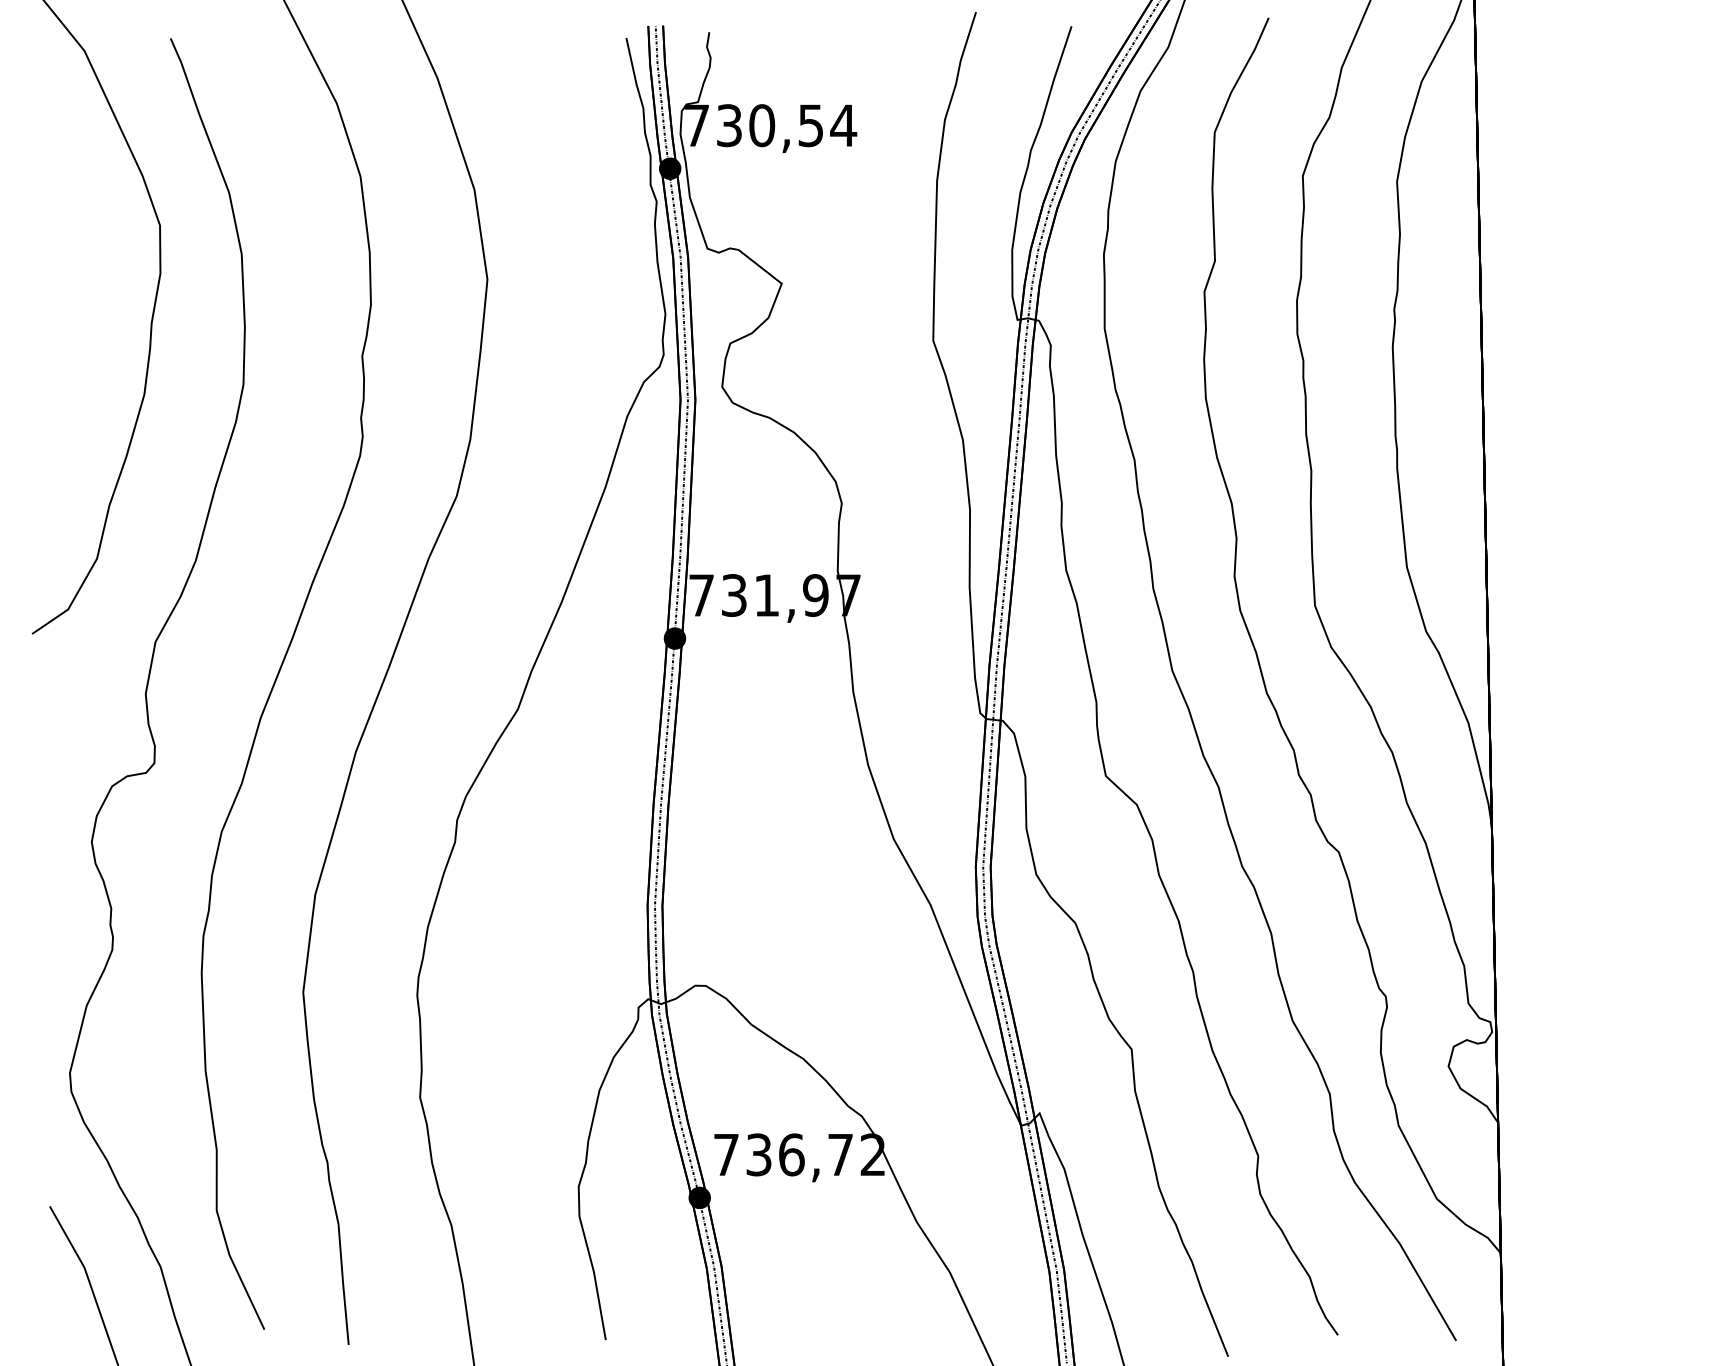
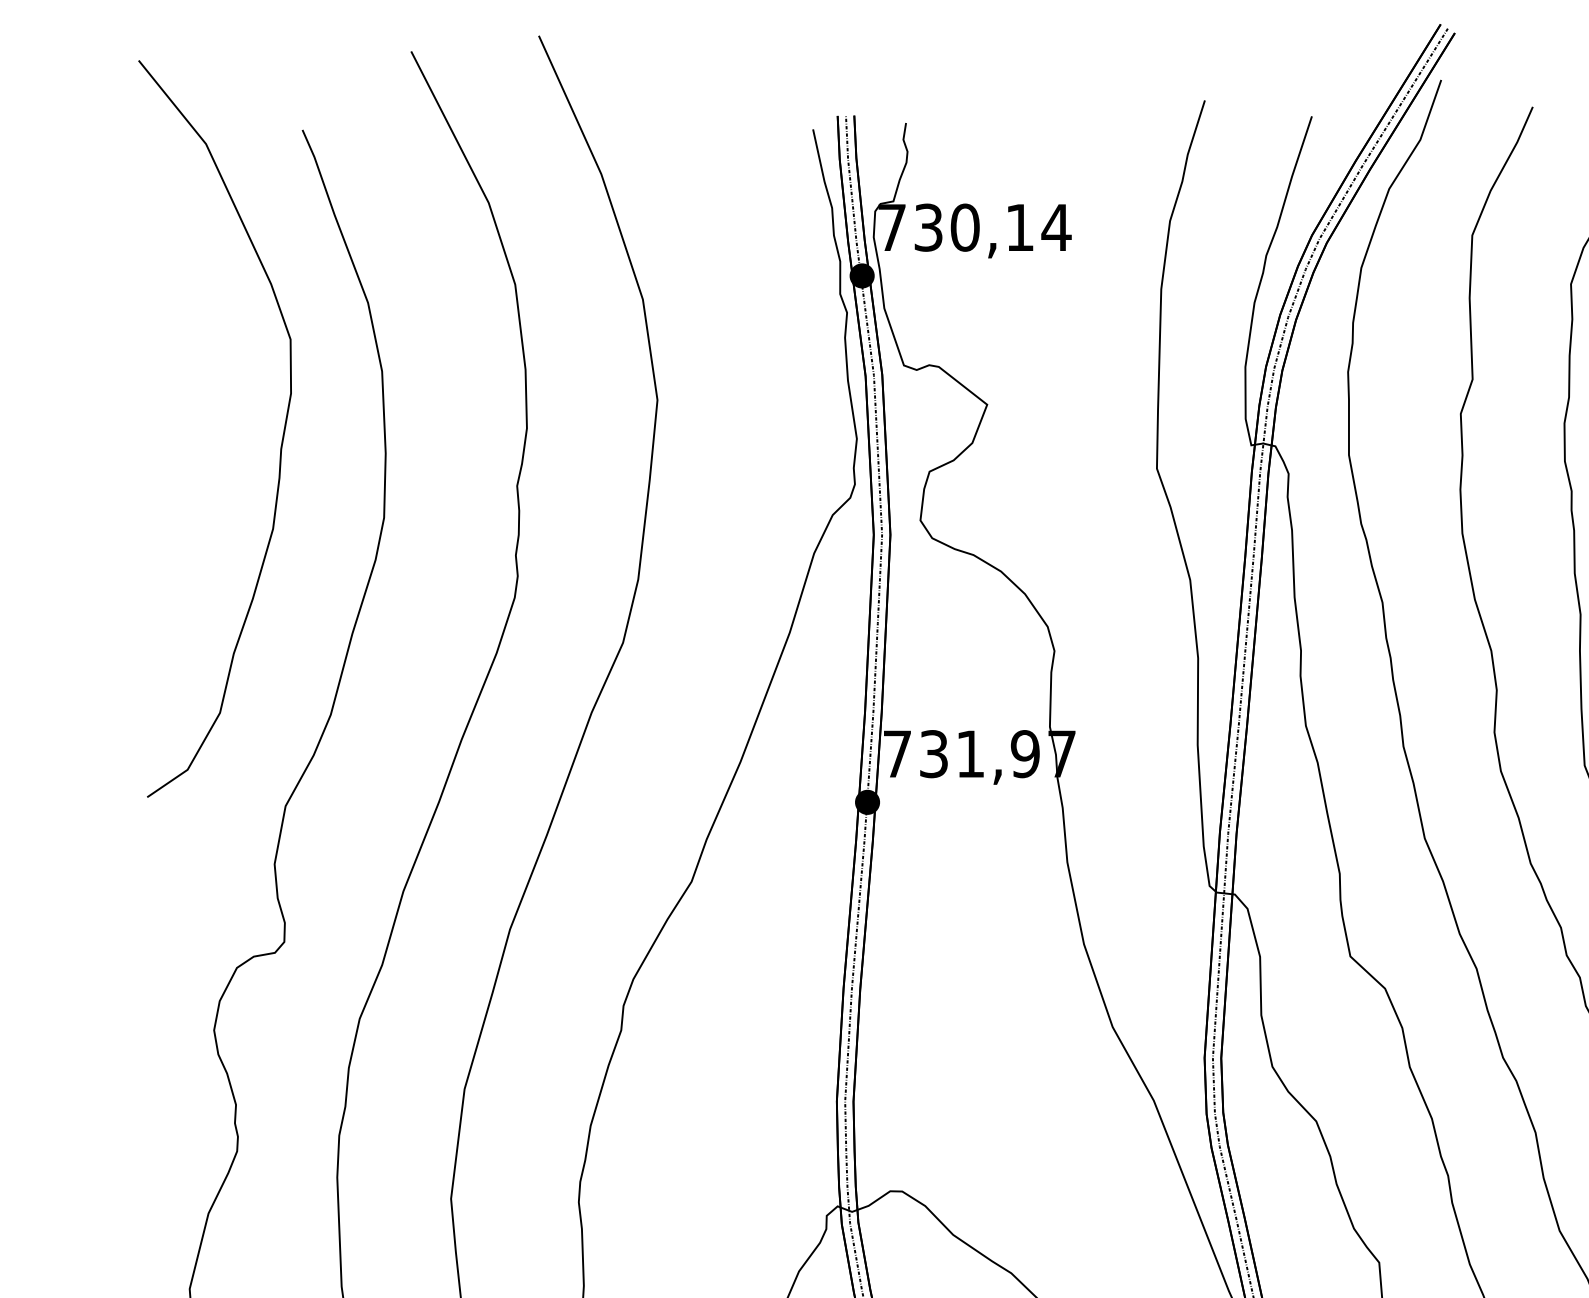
text: (810, 125) -> (1019, 227), 730,54 -> 730,14

